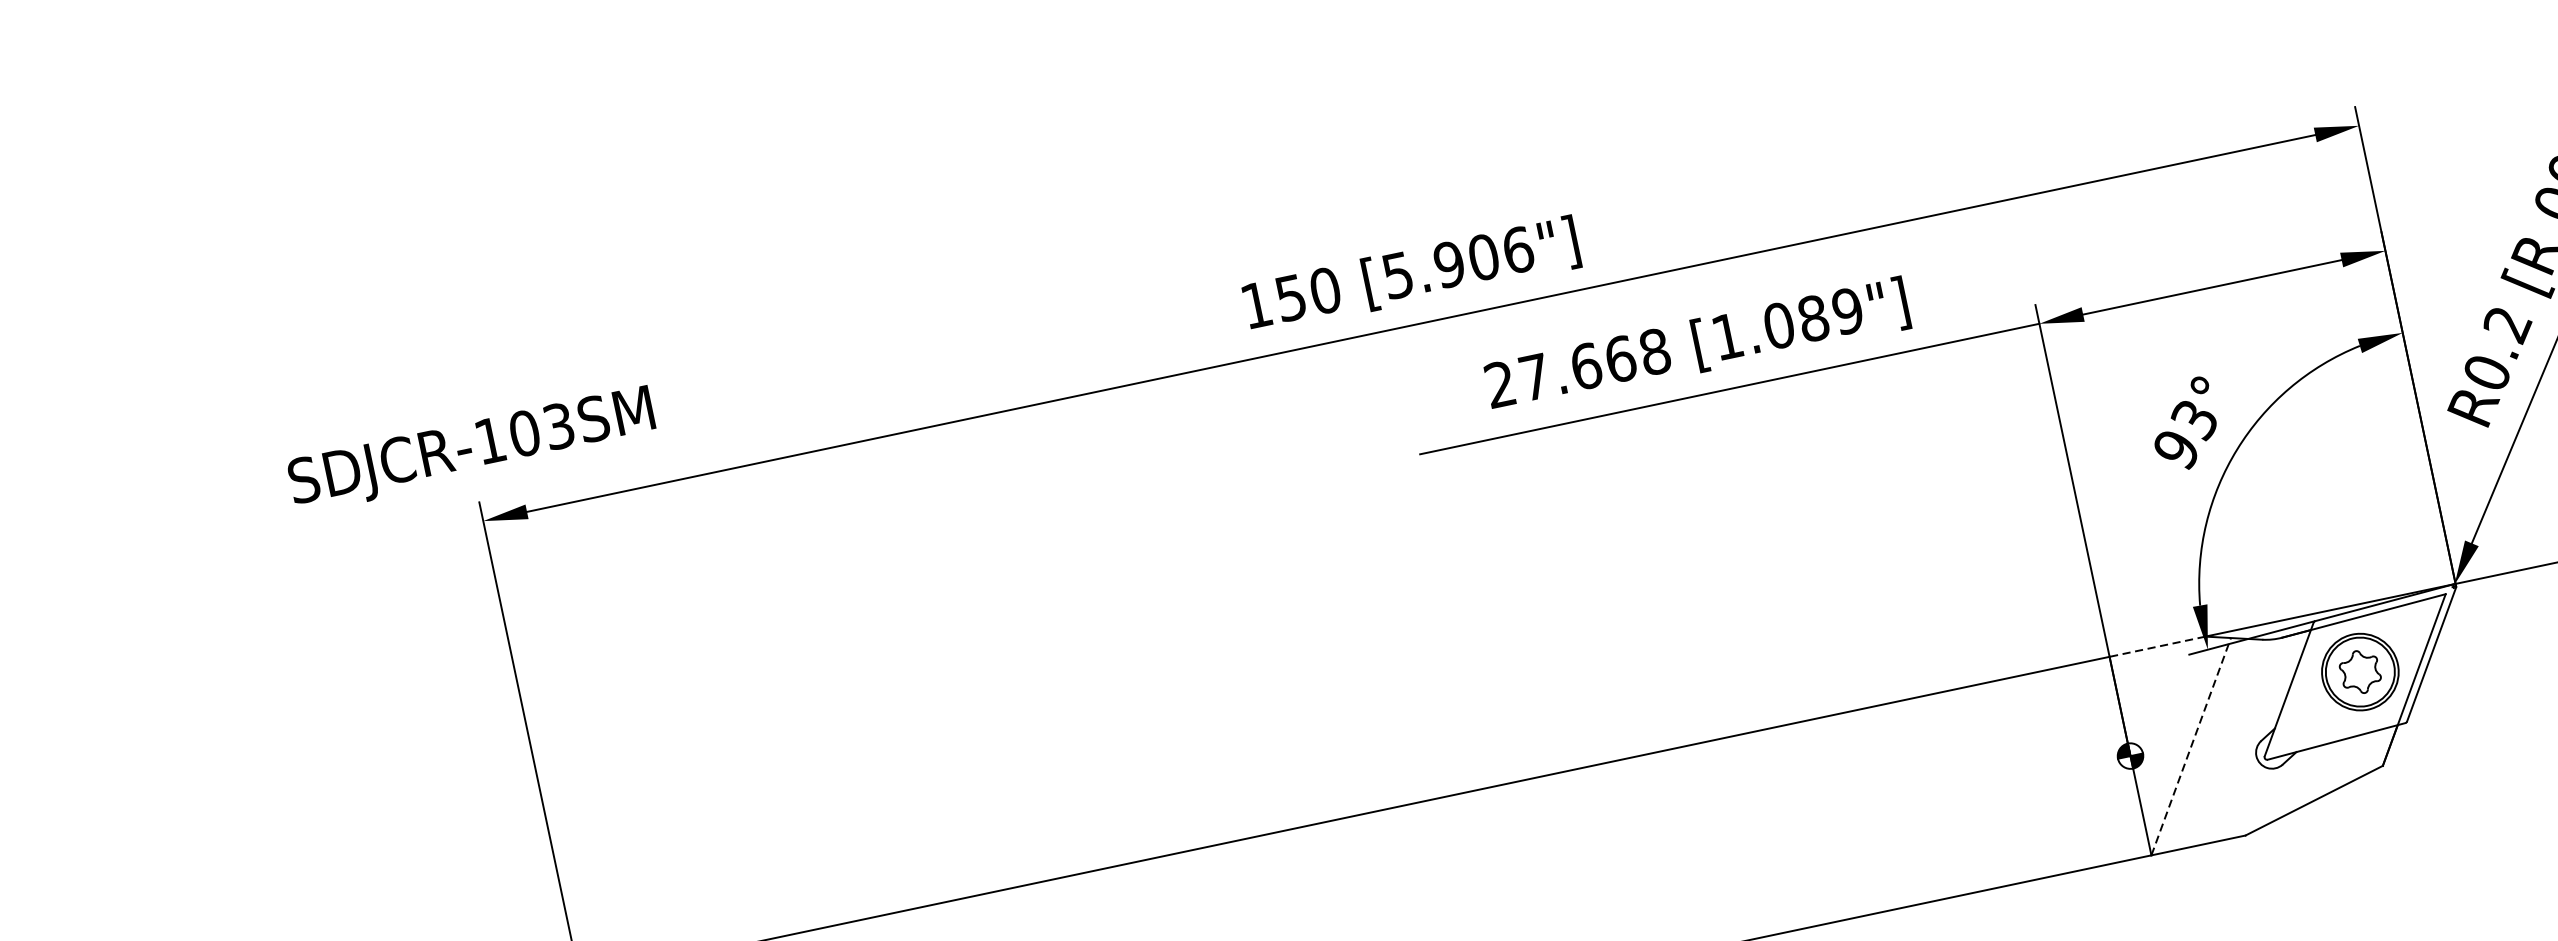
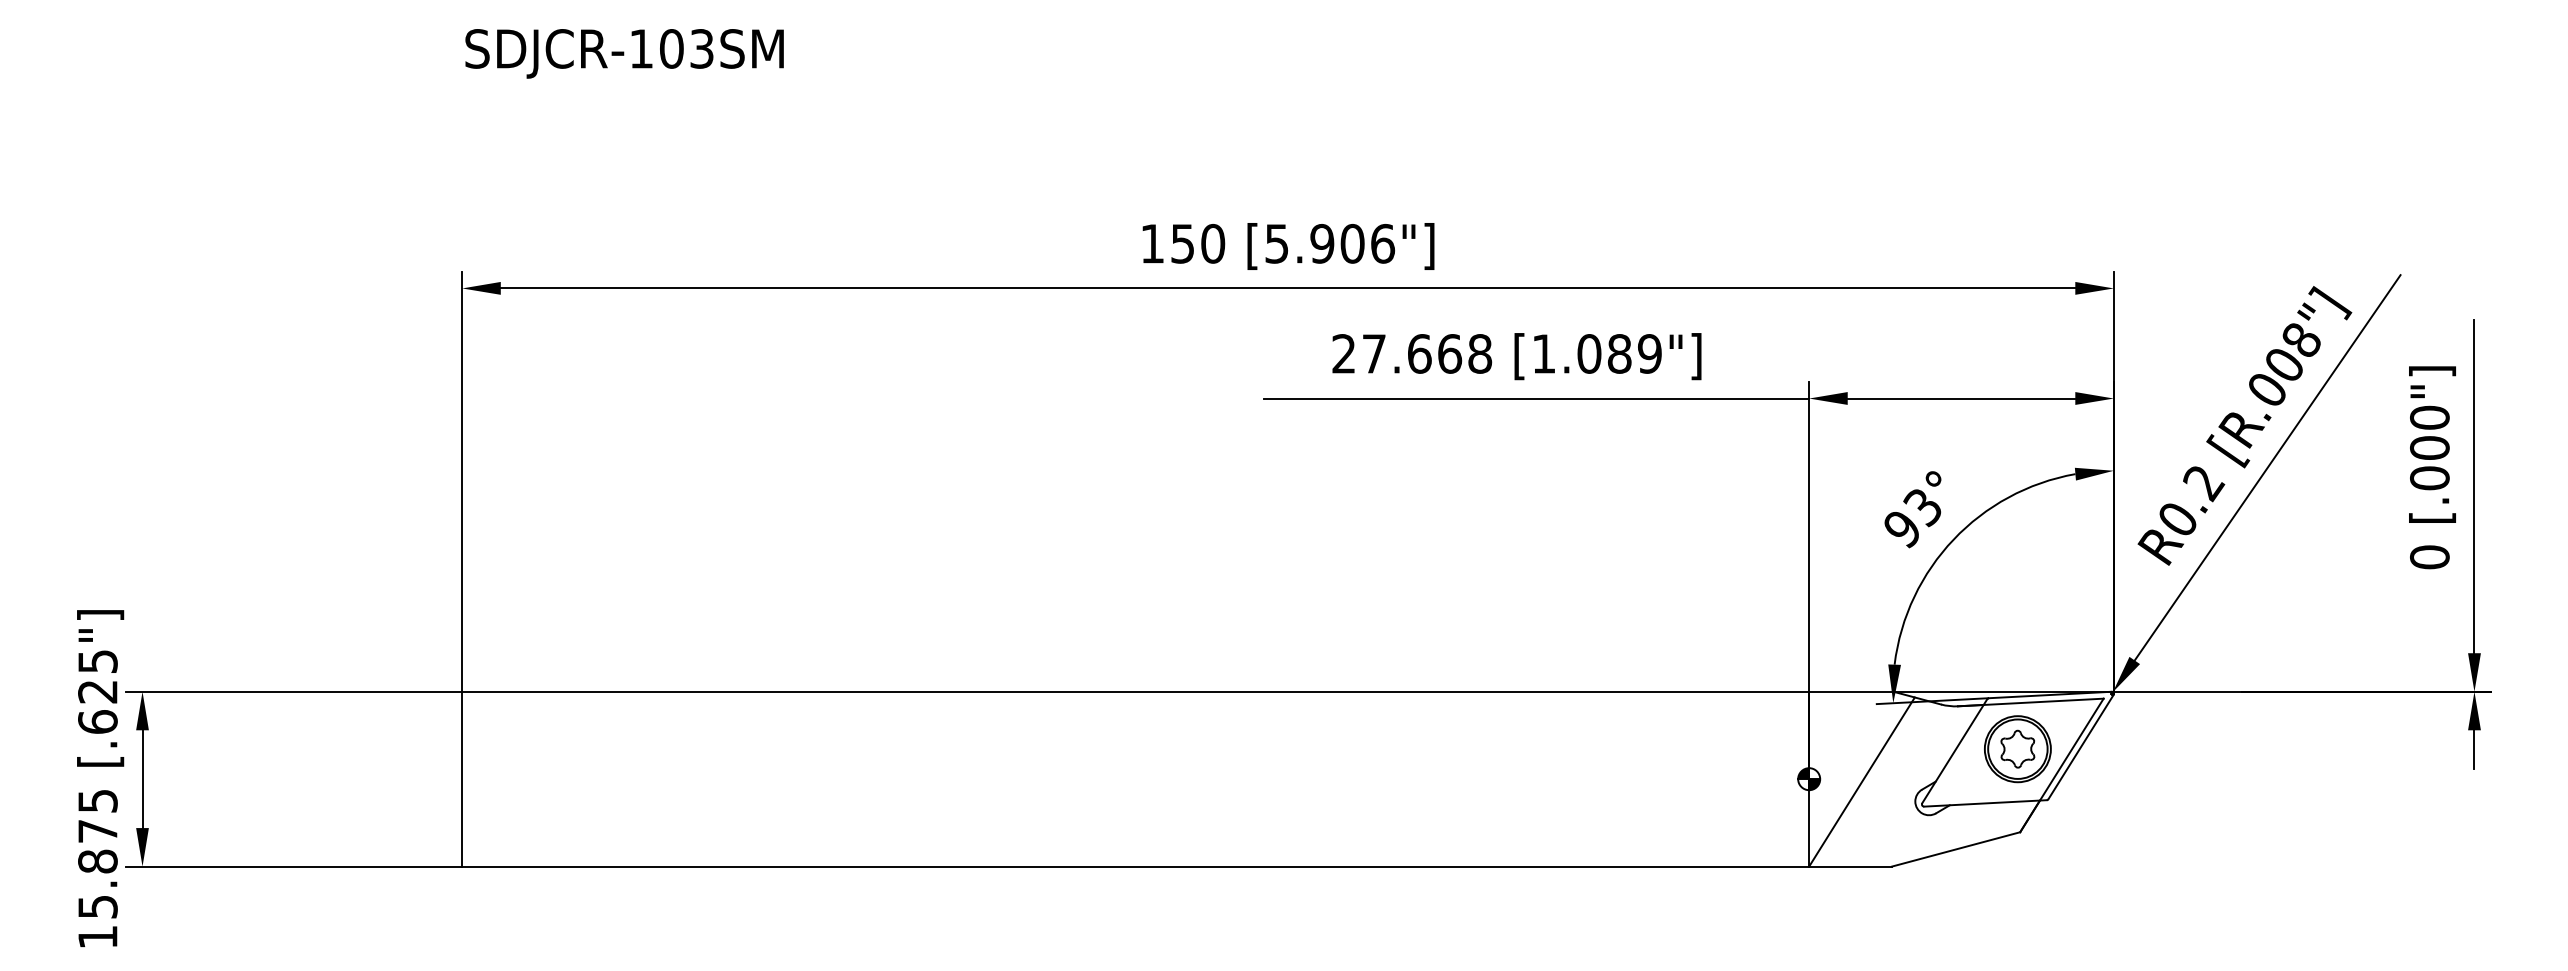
text: (472, 449) -> (624, 53), moved
line: (2156, 646) -> (1850, 691), dashed -> solid
line: (2191, 747) -> (1862, 782), dashed -> solid

